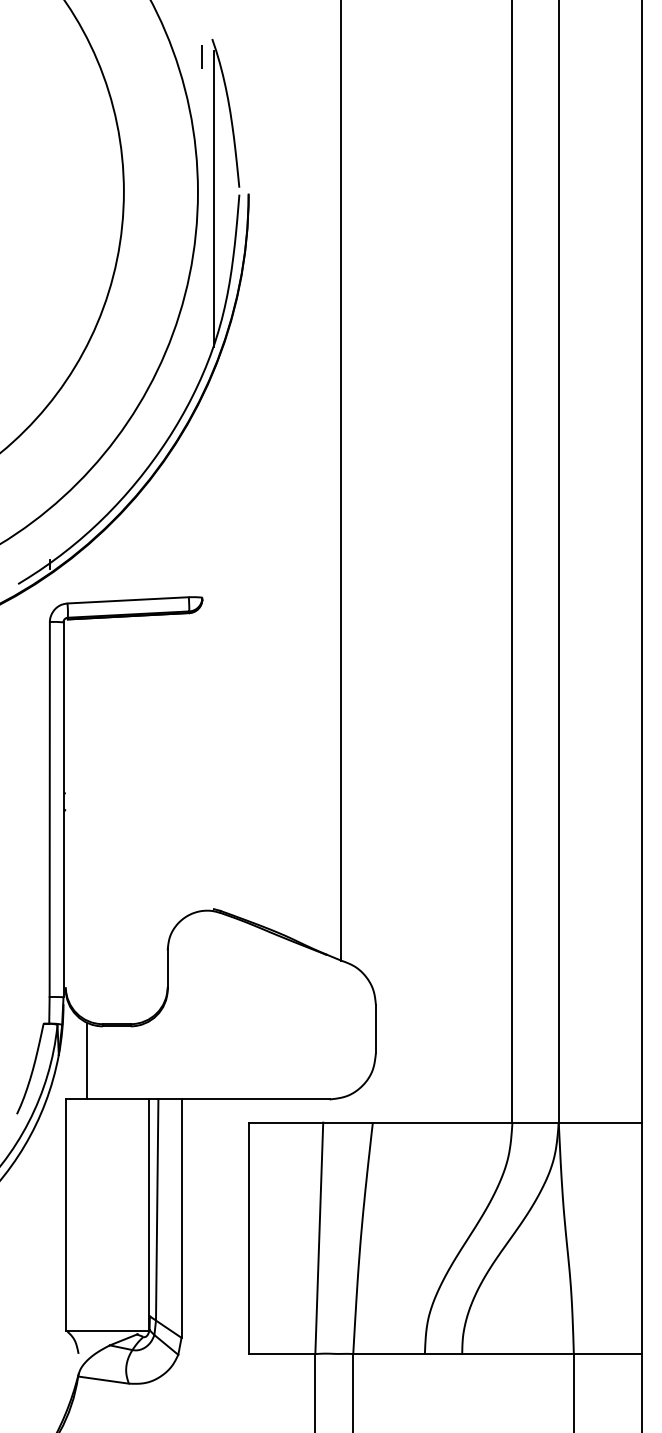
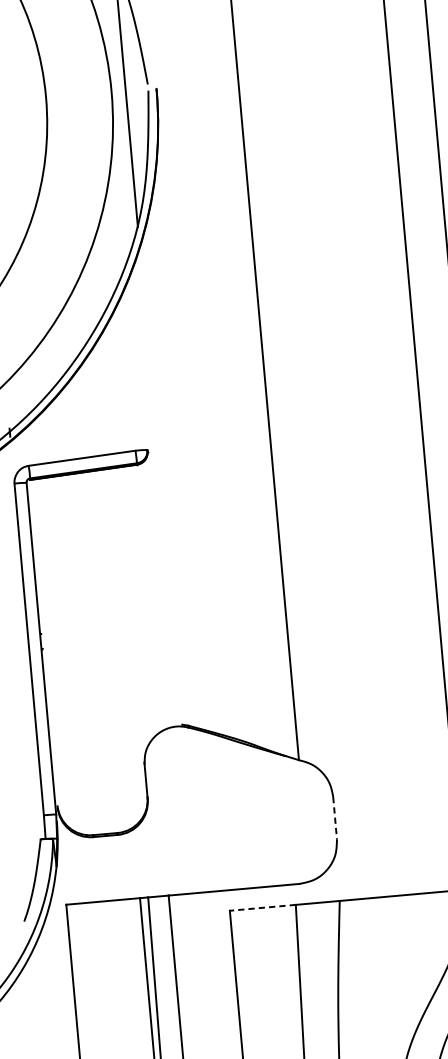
line: (375, 1029) -> (334, 818), solid -> dashed
line: (86, 1060) -> (81, 868), removed
line: (285, 1122) -> (262, 907), solid -> dashed

